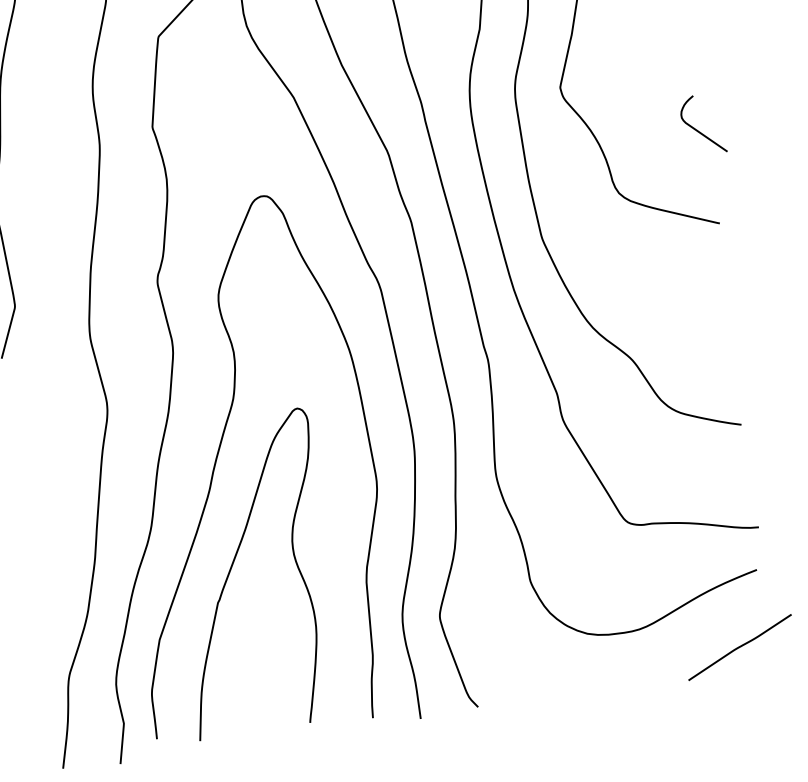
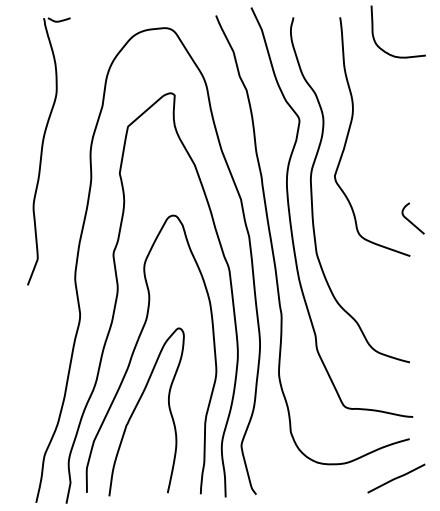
curve: (698, 128) -> (410, 220), moved

